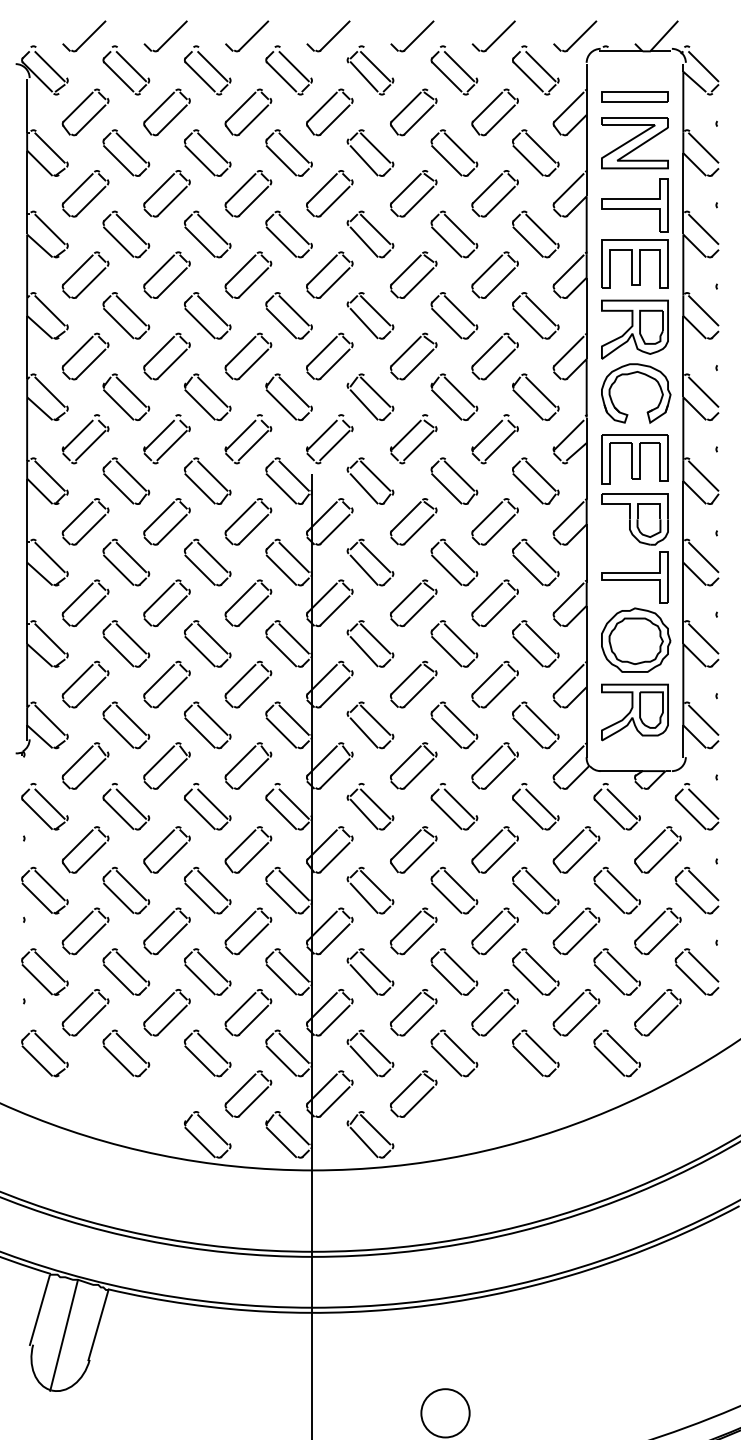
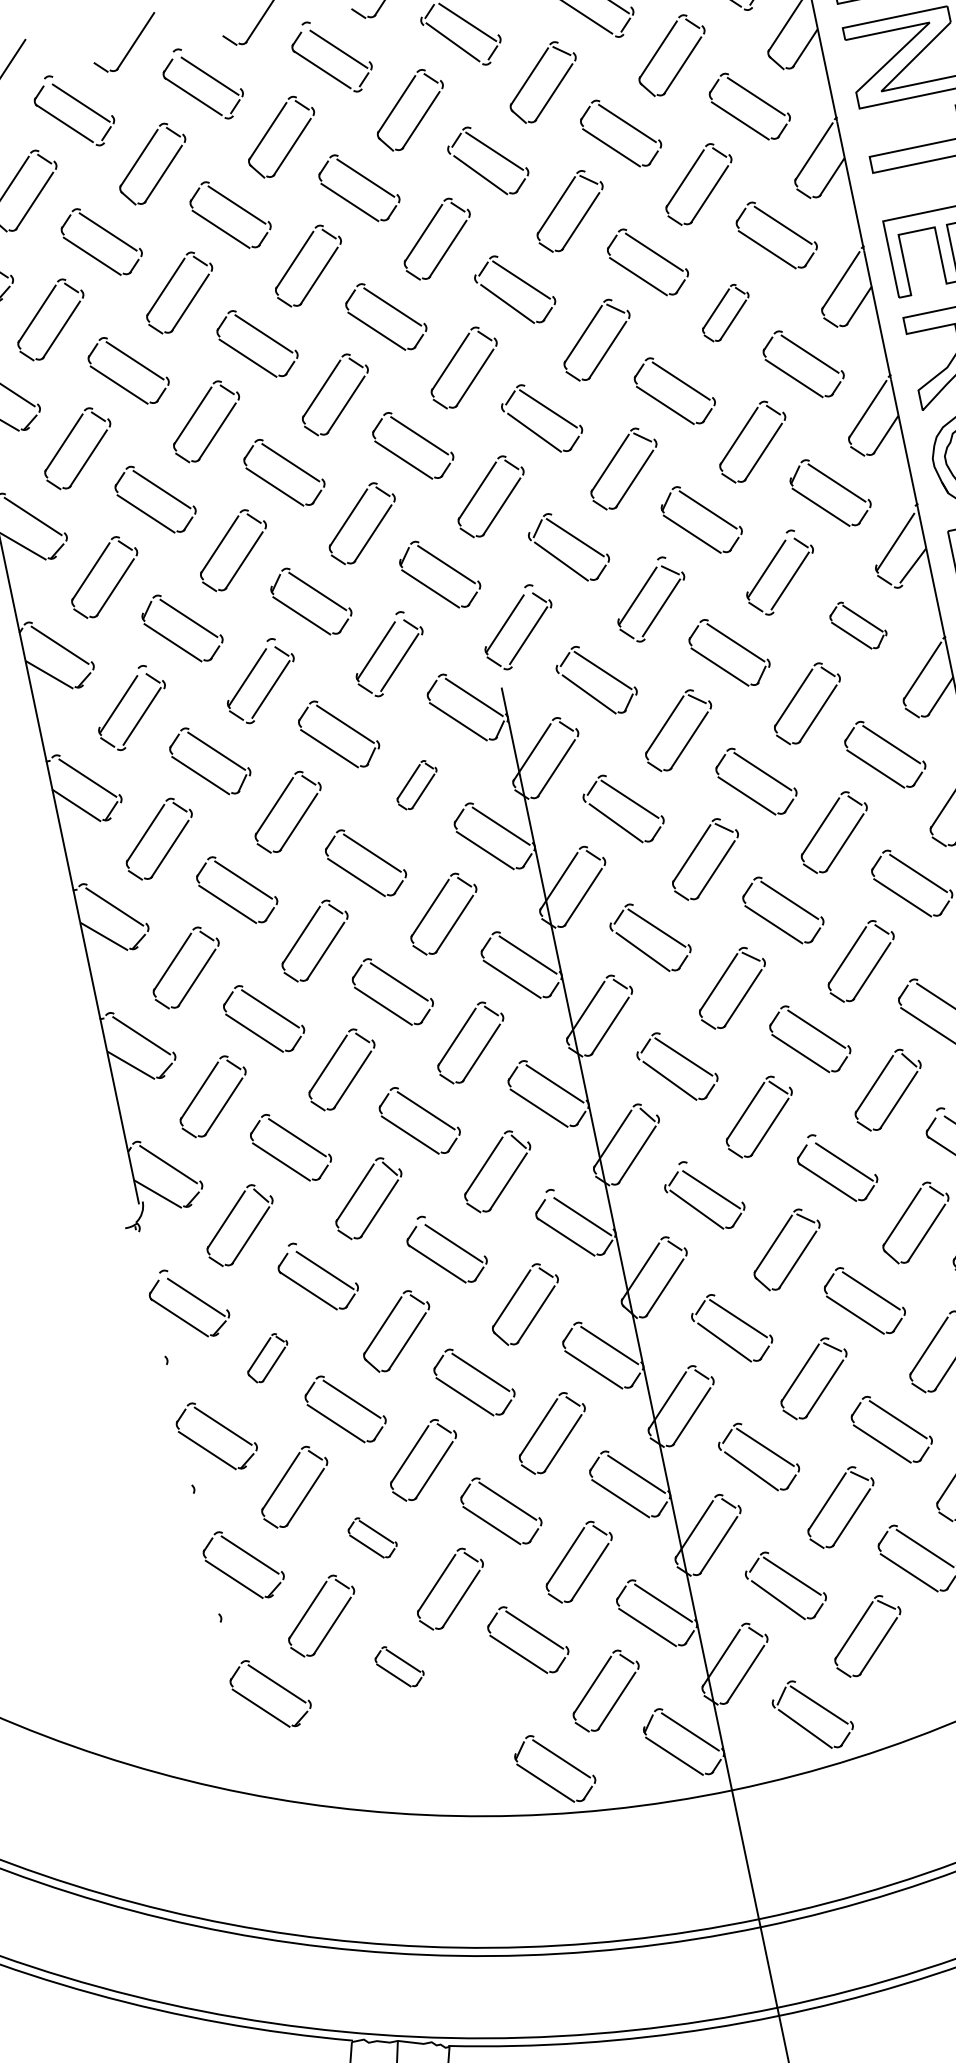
part: (494, 274) -> (724, 312), size x0.7
part: (535, 480) -> (857, 624), size x0.7
part: (248, 521) -> (416, 784), size x0.6
part: (85, 849) -> (267, 1357), size x0.6
part: (126, 971) -> (372, 1536), size x0.6
part: (126, 1053) -> (399, 1666), size x0.6

